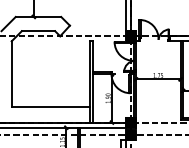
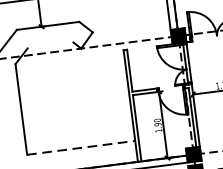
line: (38, 31) -> (50, 45), removed
line: (51, 107) -> (81, 147), solid -> dashed

